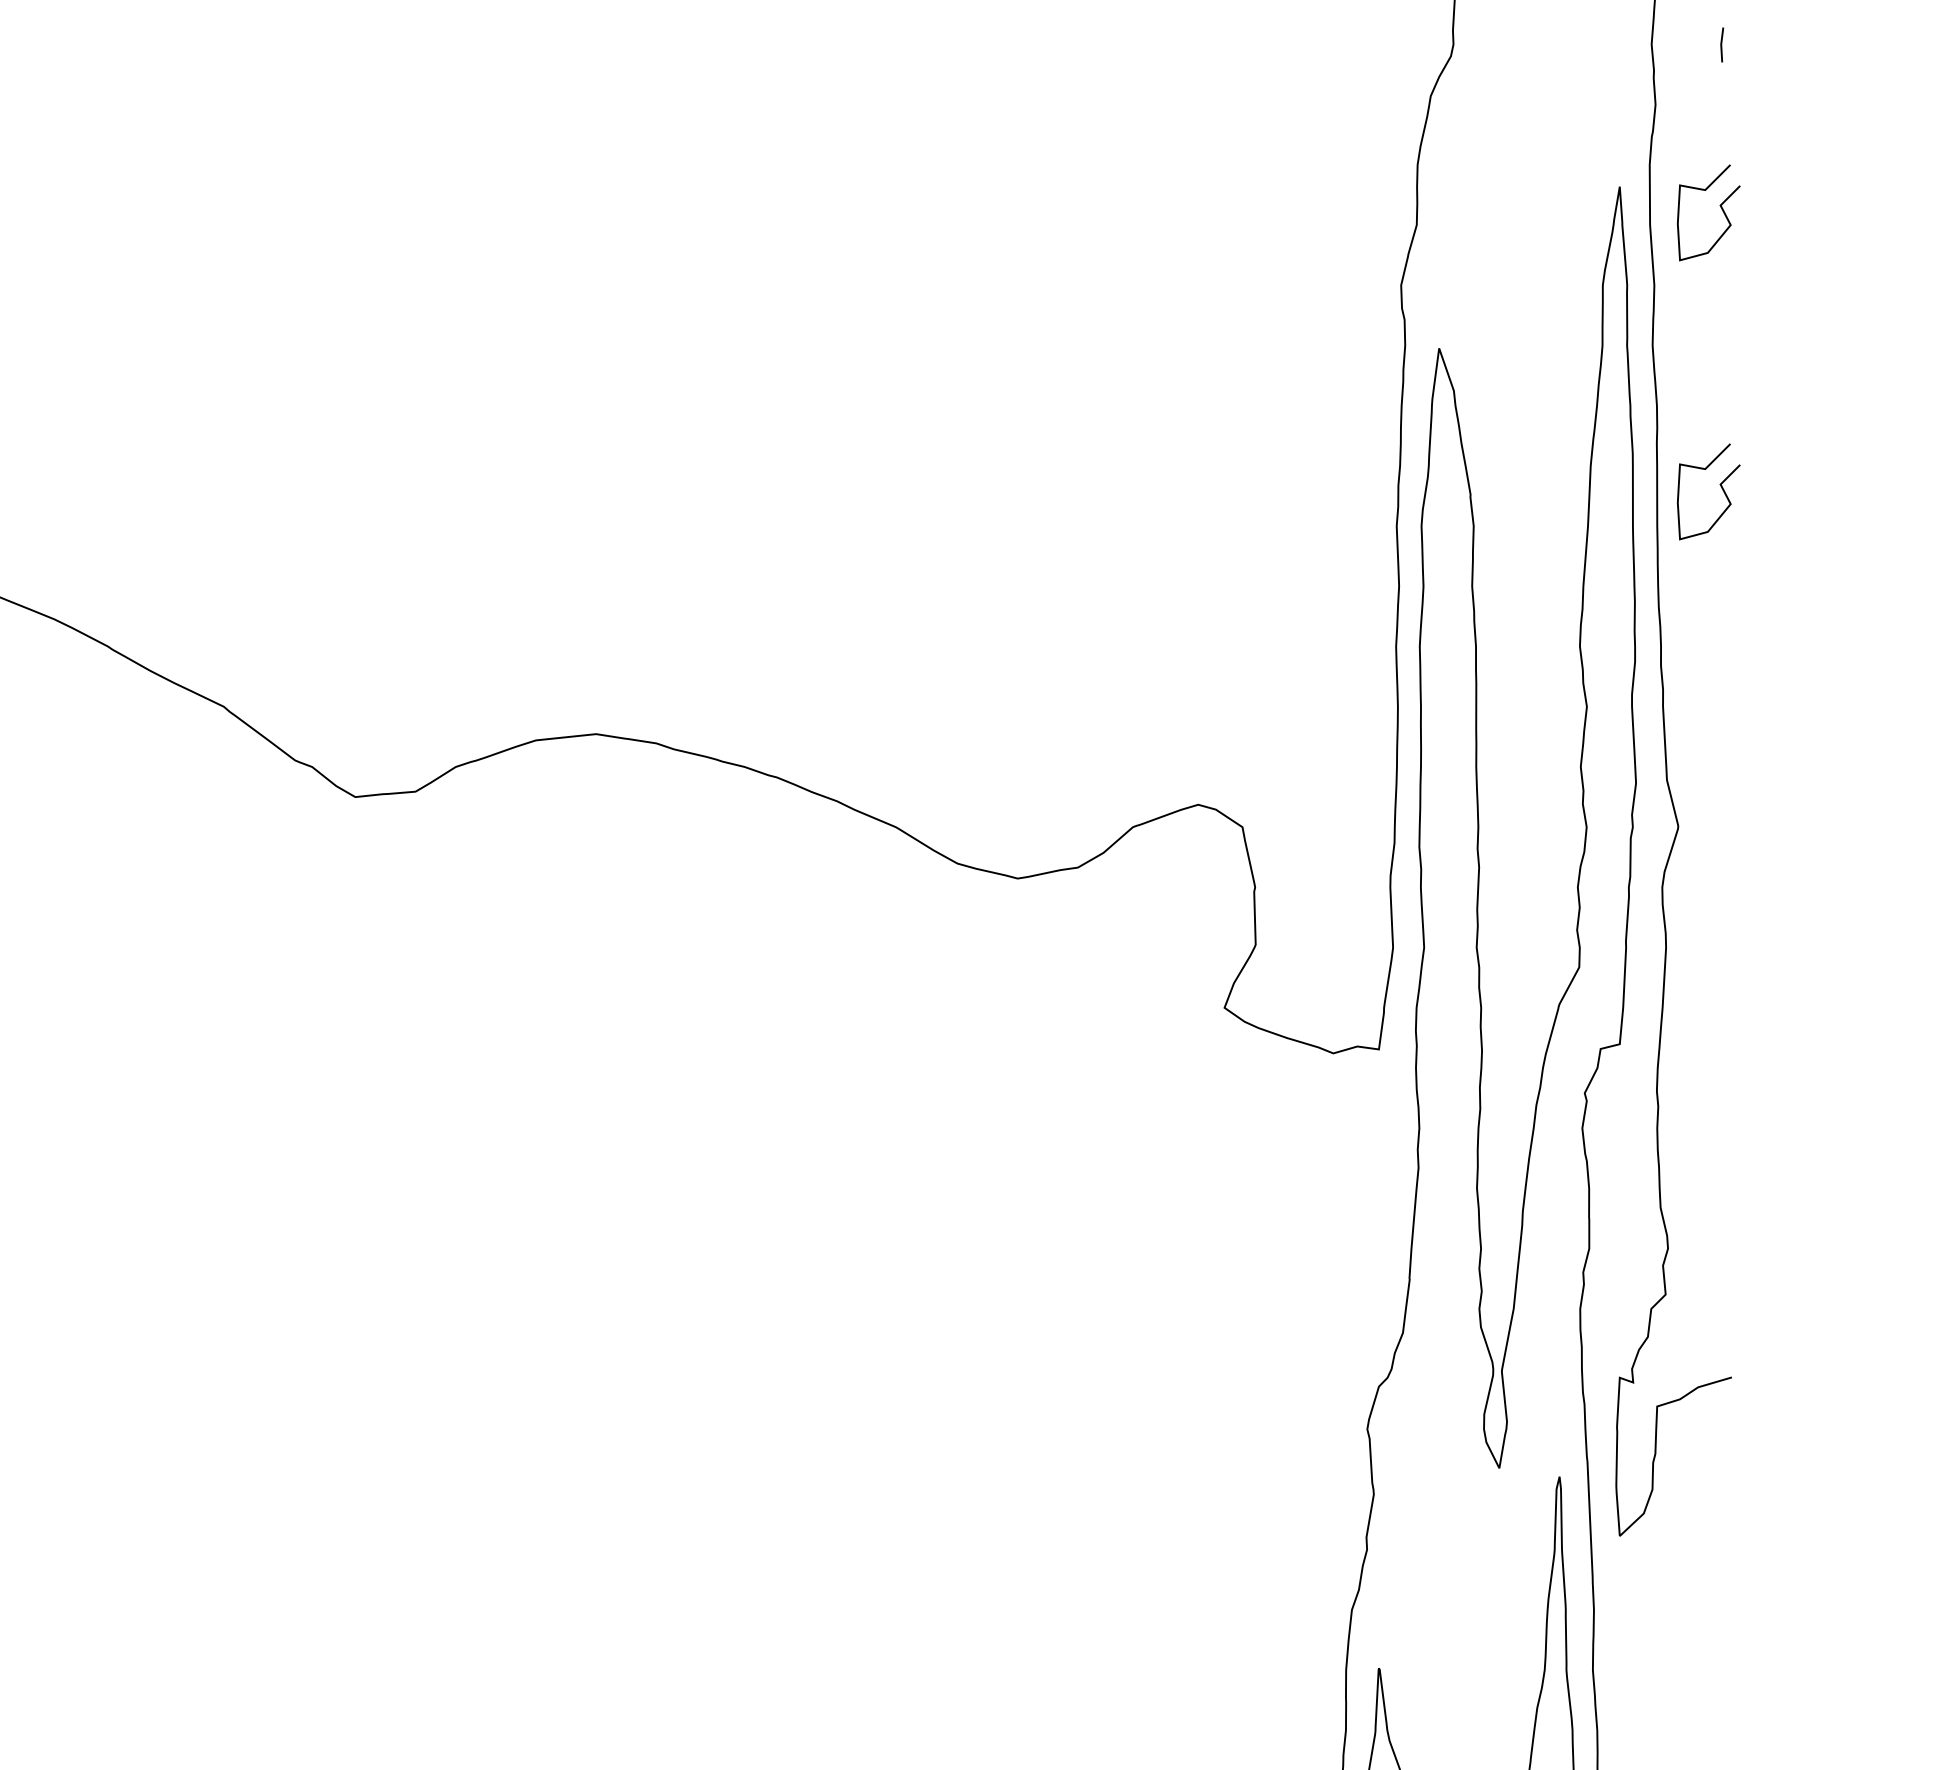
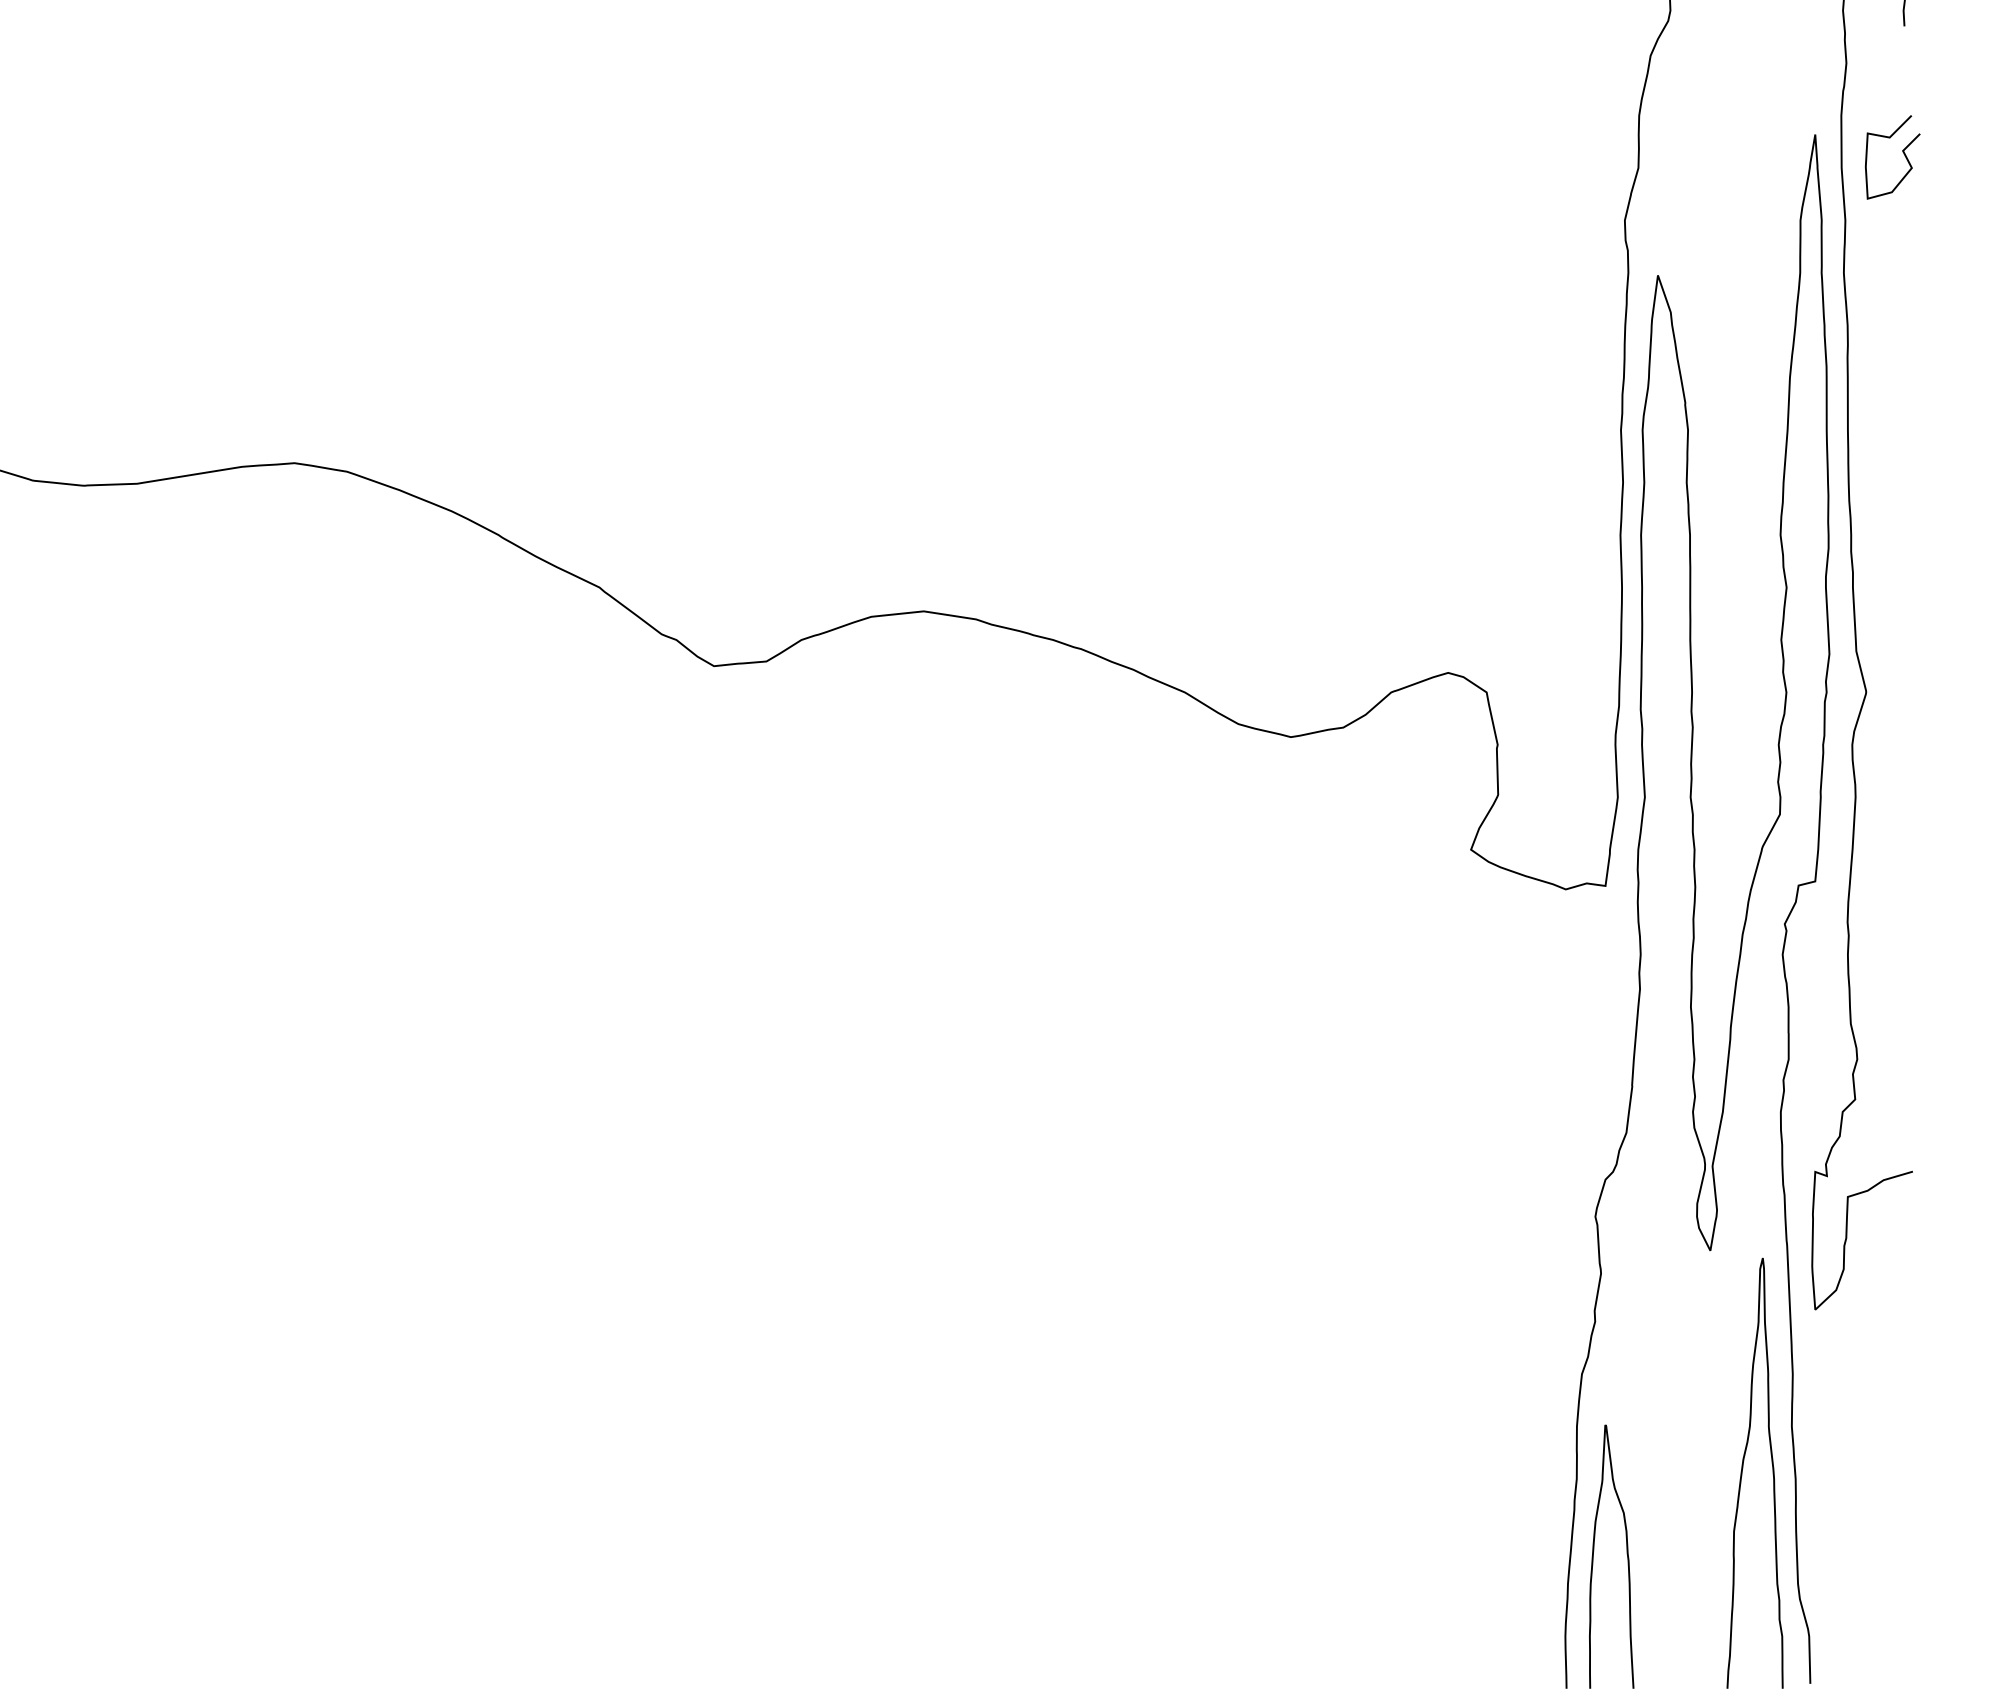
curve: (1719, 486) -> (1902, 395), removed

